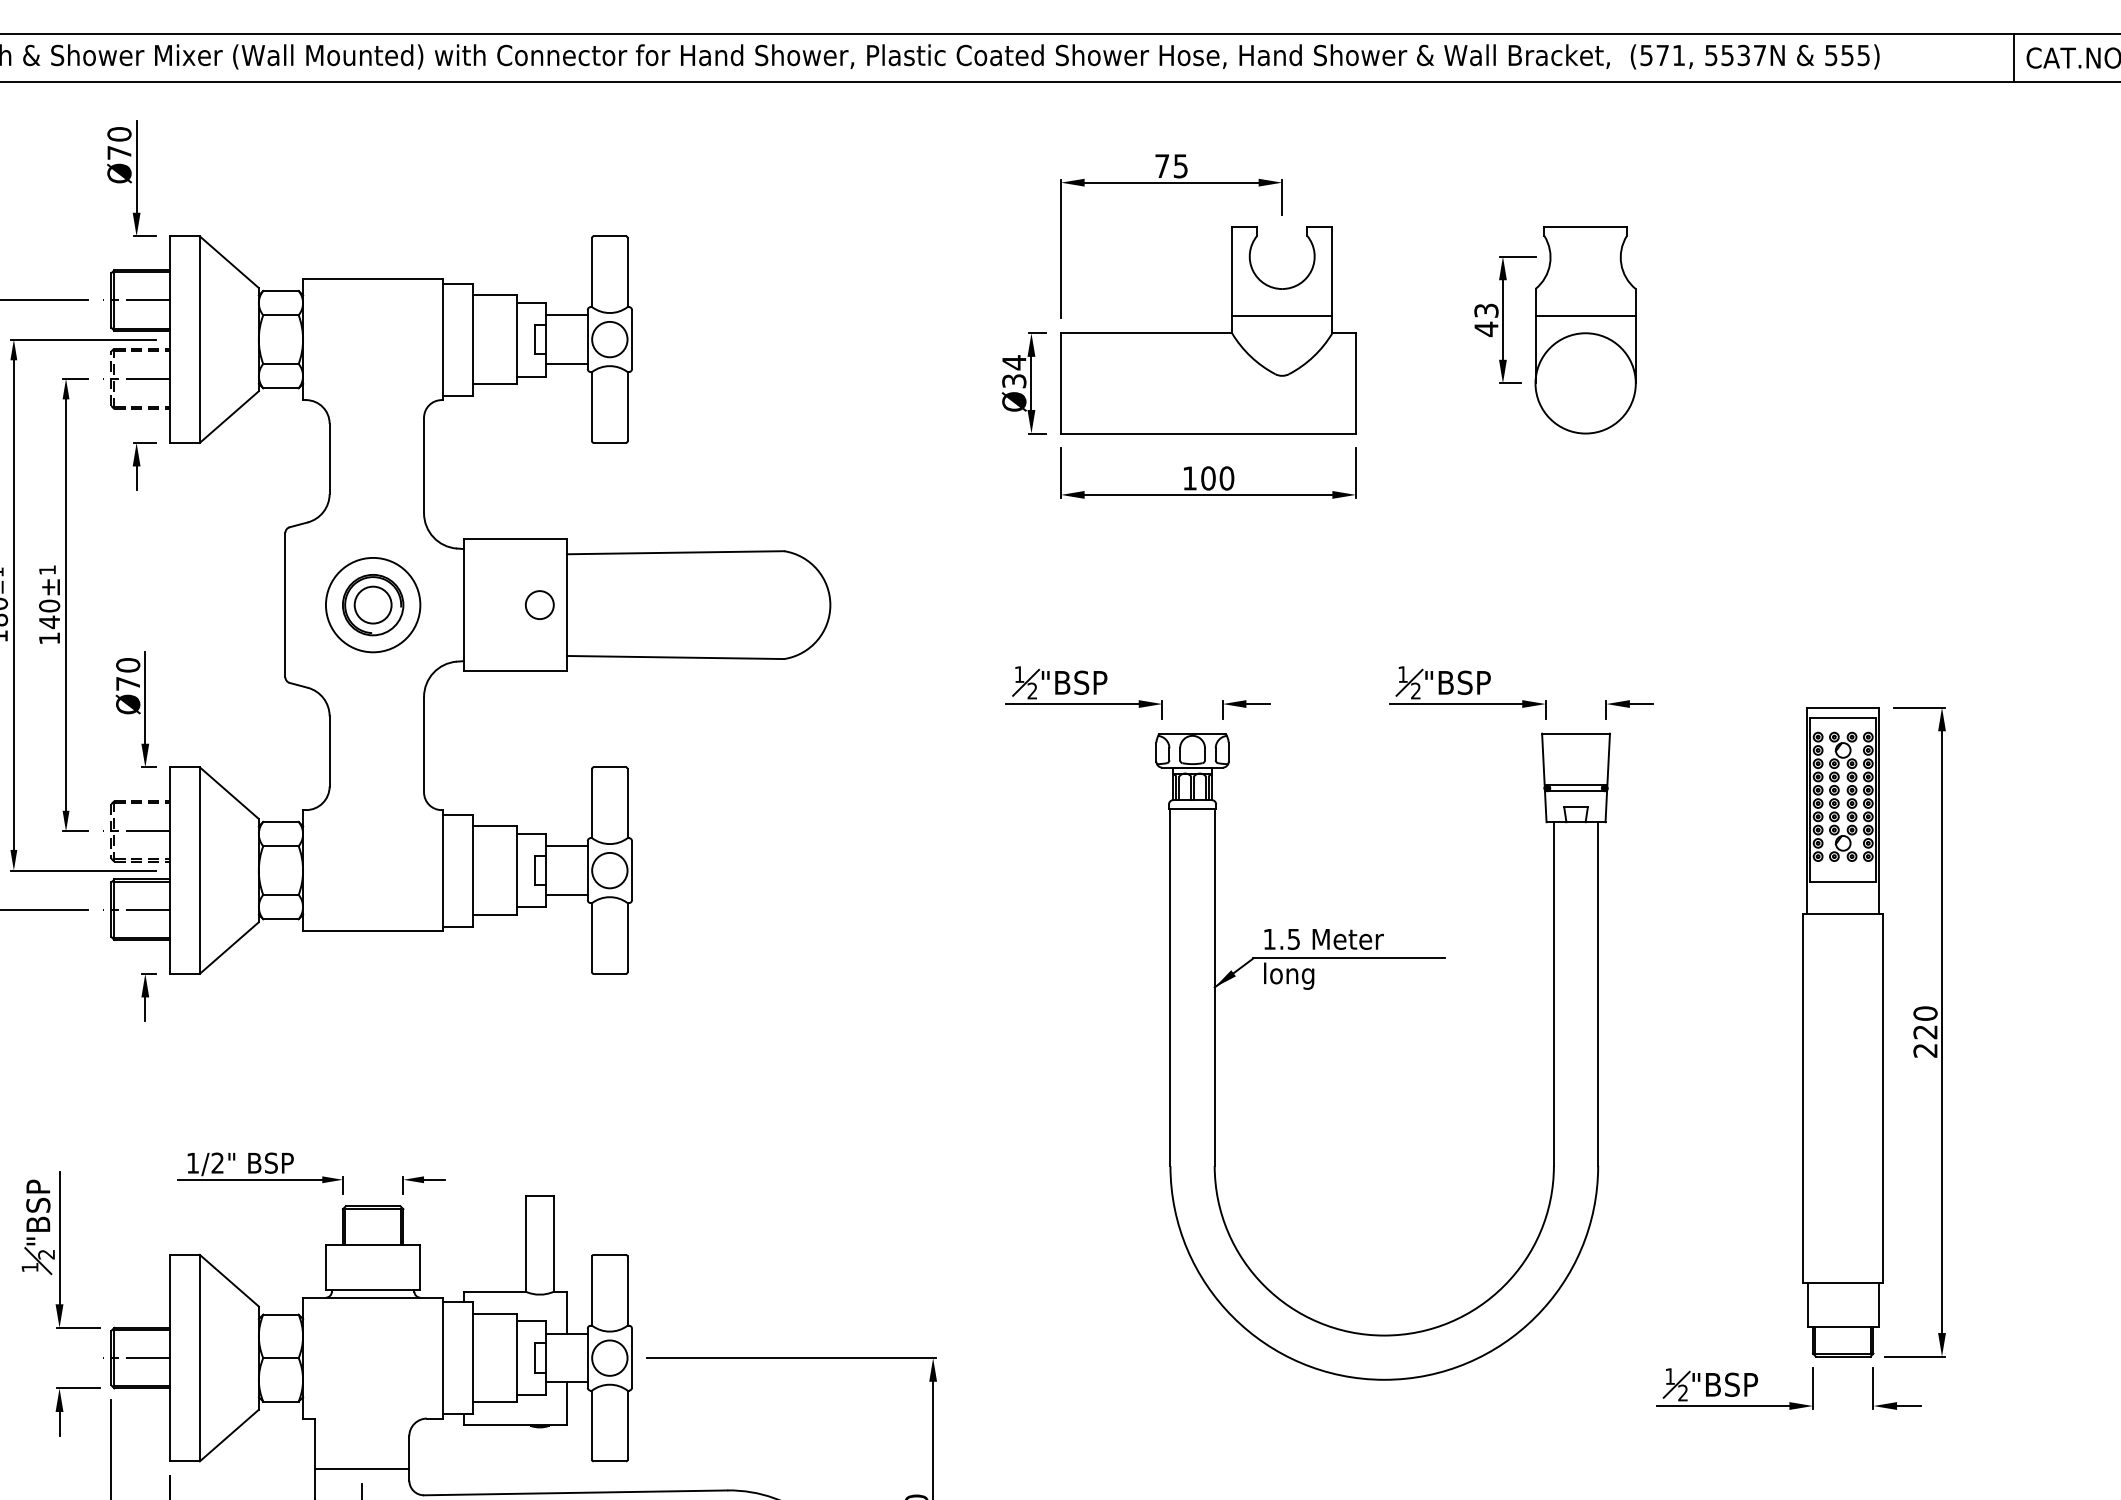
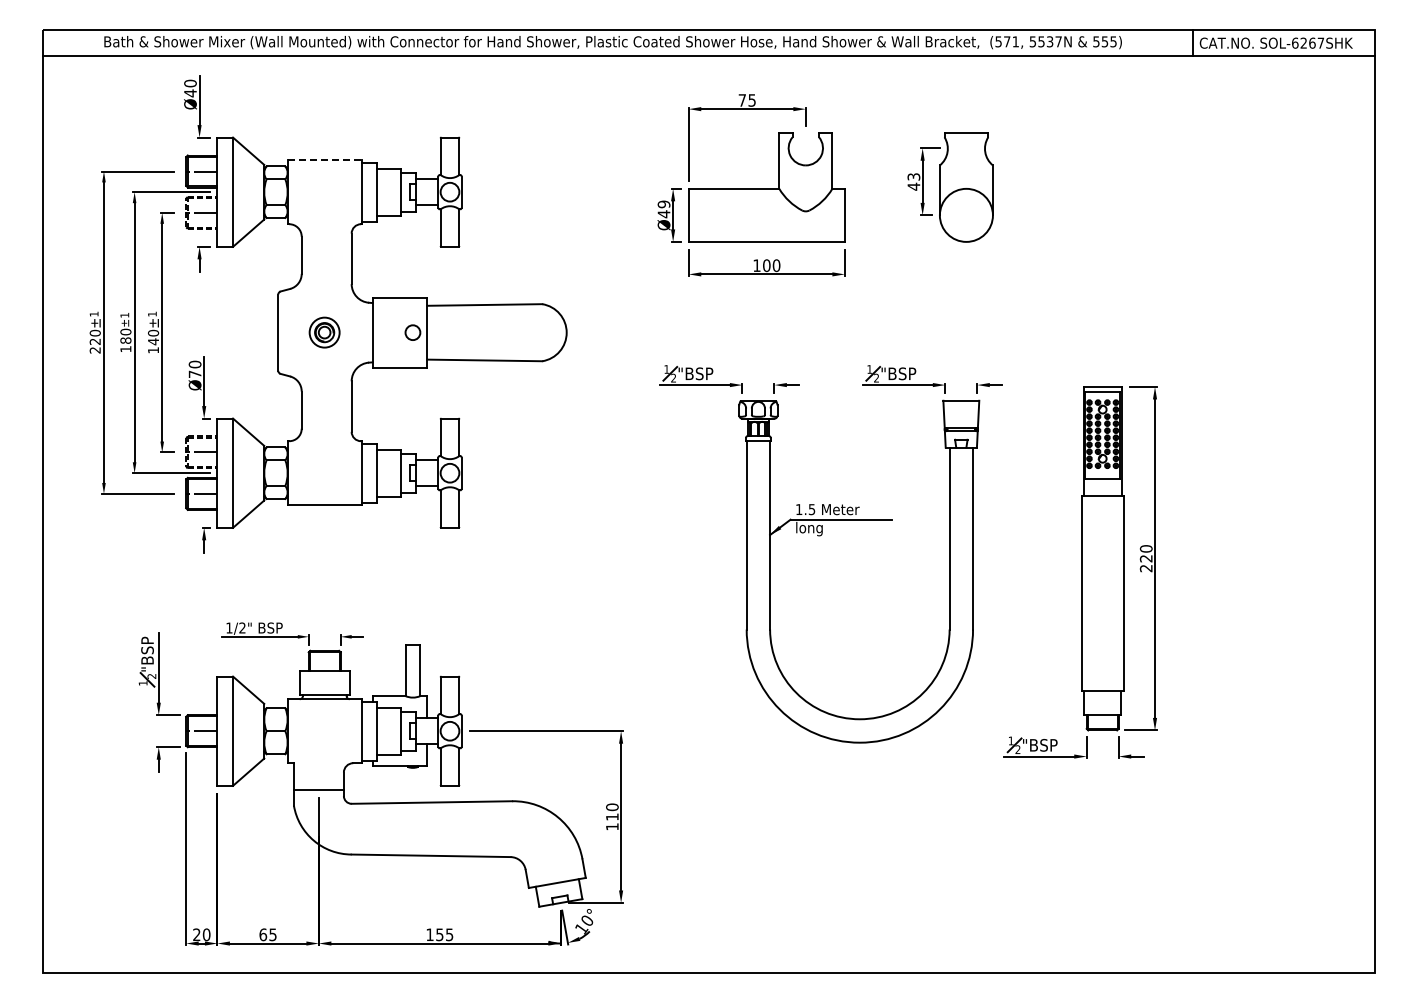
text: (119, 153) -> (190, 93), Ø70 -> Ø40
line: (374, 279) -> (325, 160), solid -> dashed
line: (1281, 315) -> (805, 179), removed
line: (1583, 315) -> (965, 179), removed
text: (1013, 372) -> (663, 209), Ø34 -> Ø49
part: (372, 604) -> (324, 332), size x0.6

